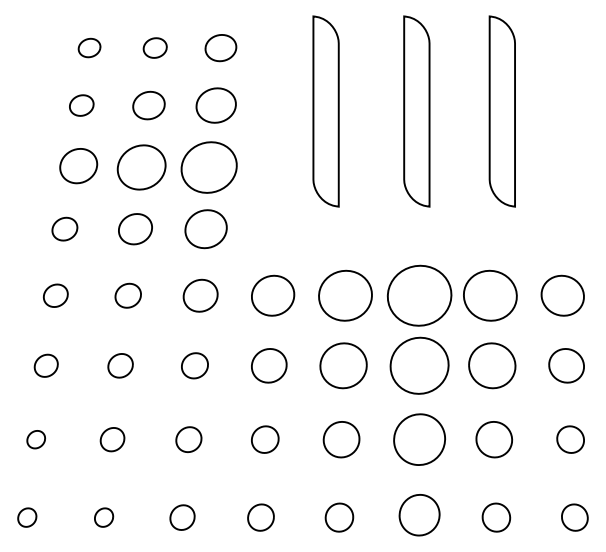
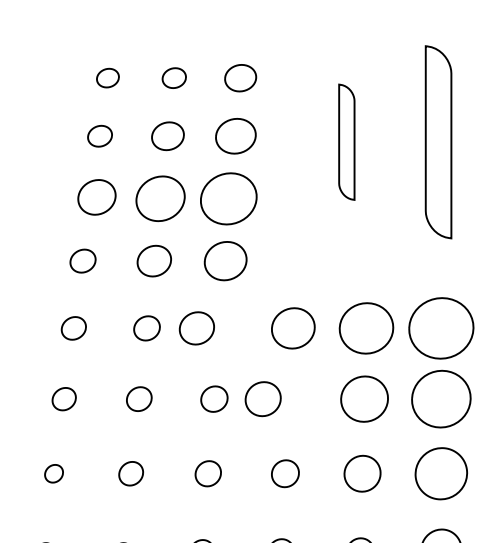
part: (325, 111) -> (346, 142), size x0.6
part: (200, 295) -> (196, 328), moved
part: (269, 365) -> (263, 398), moved

